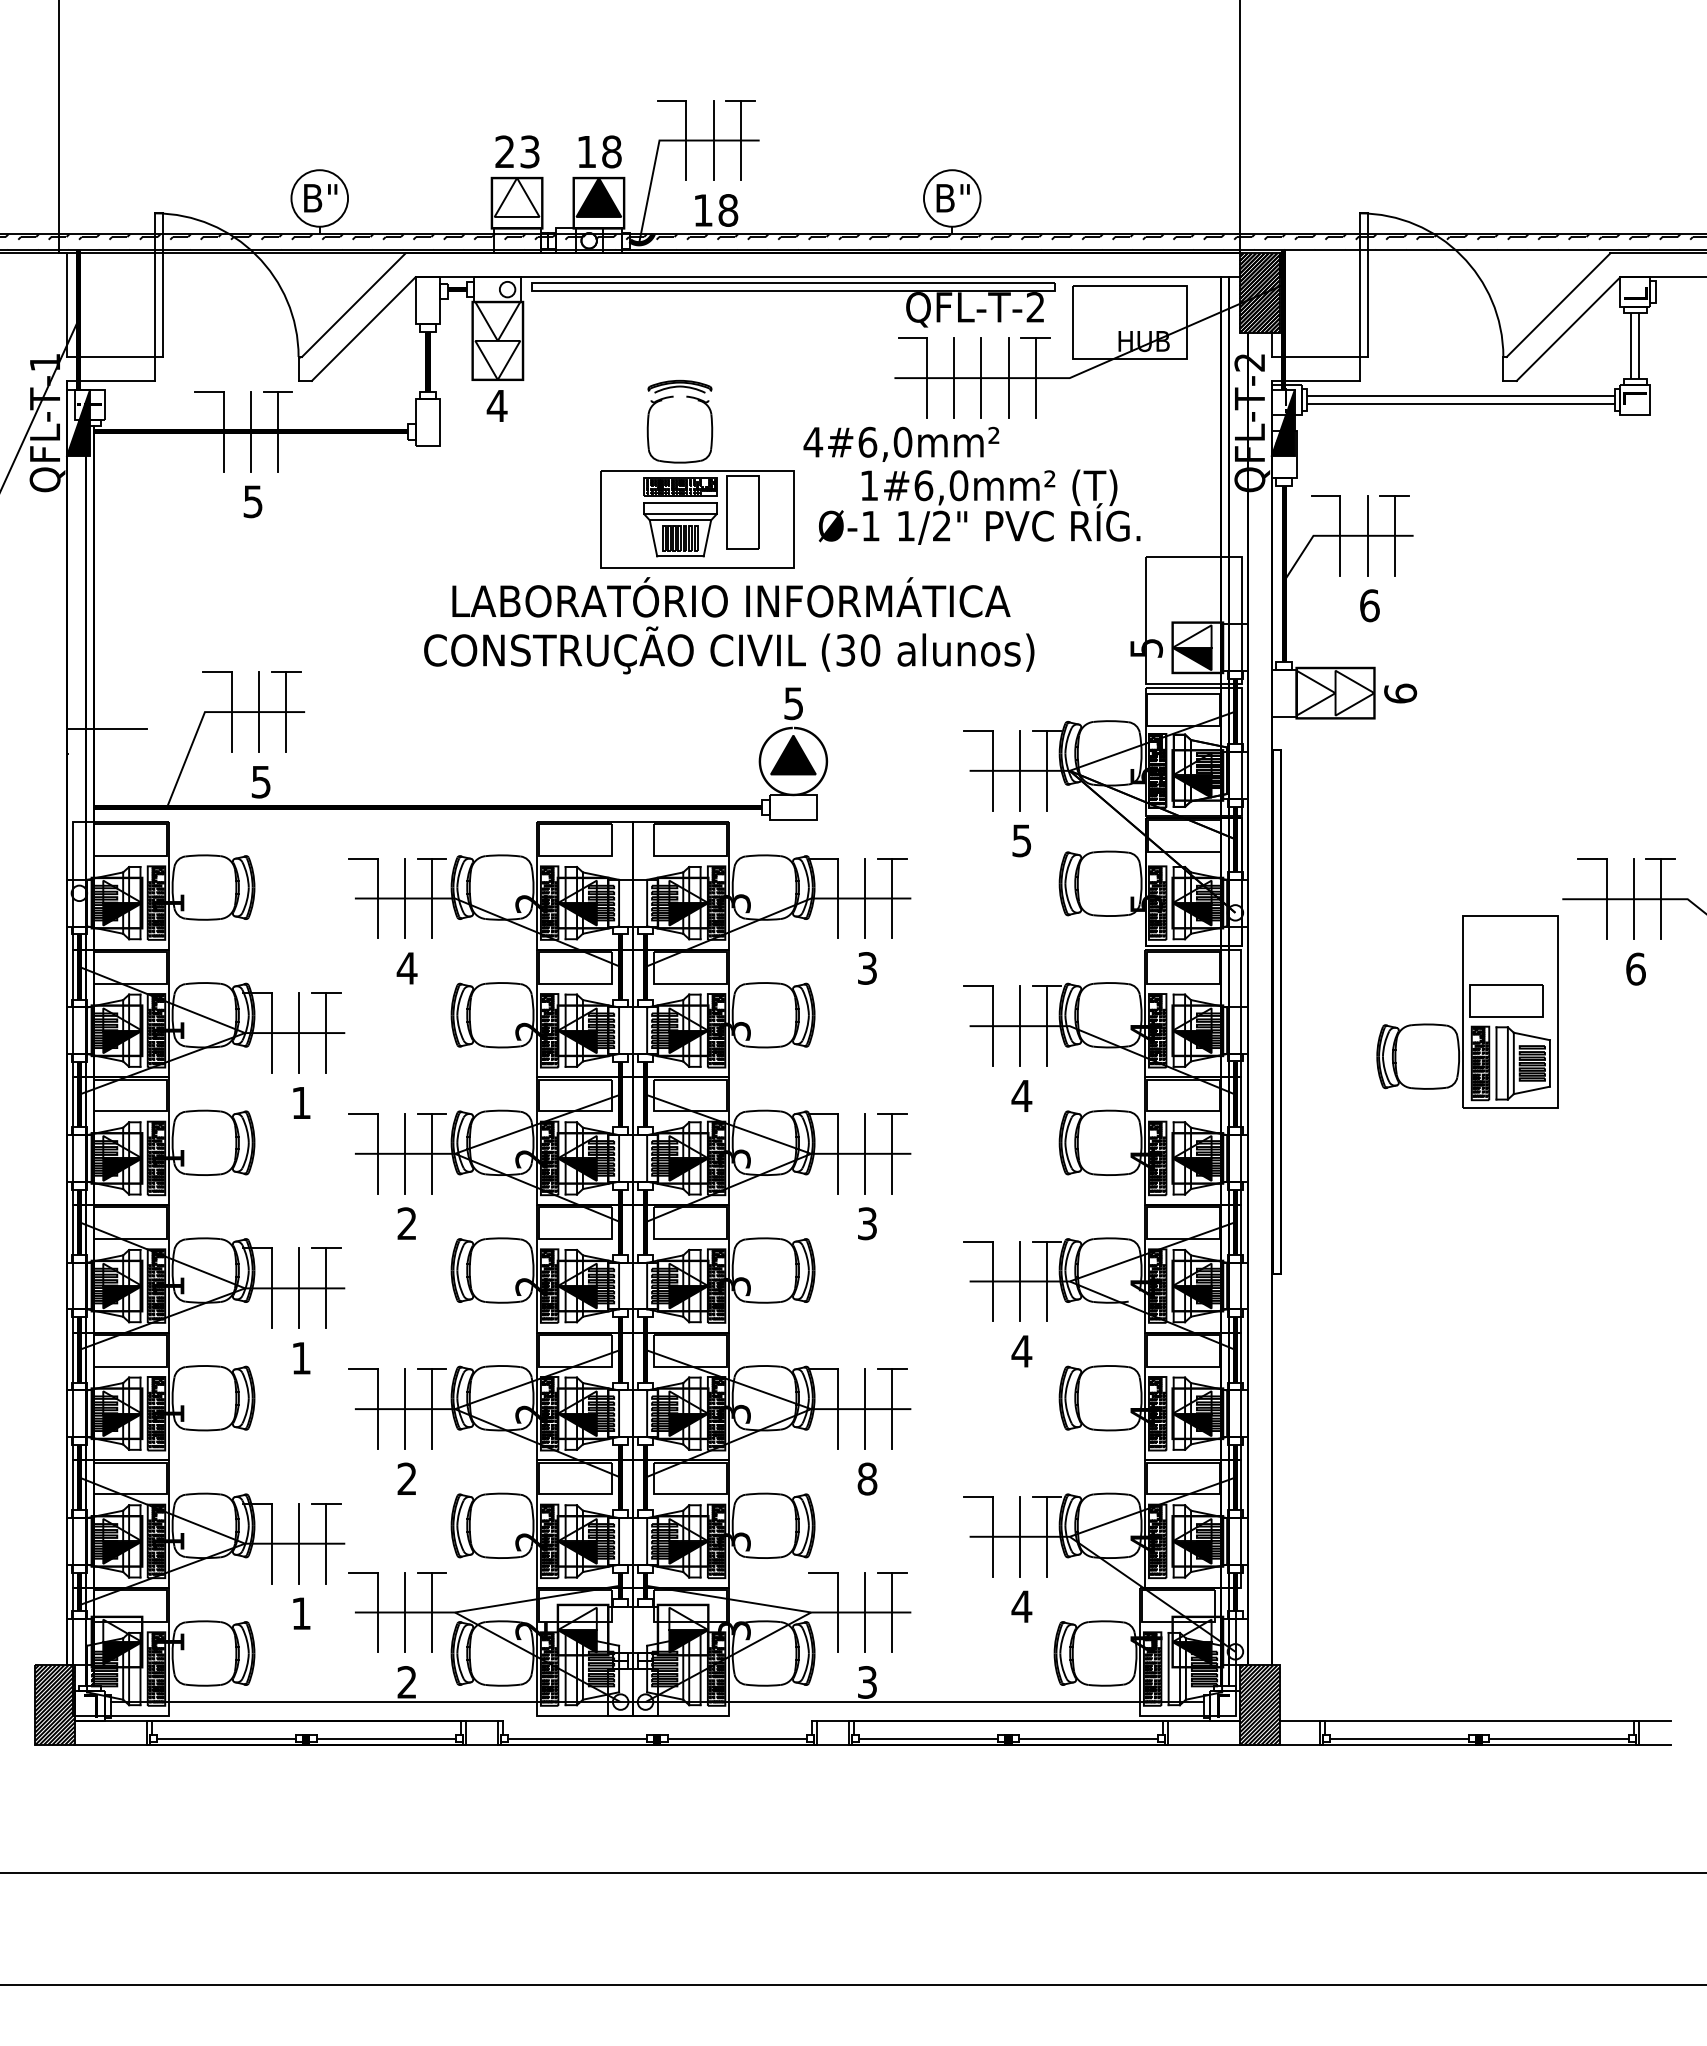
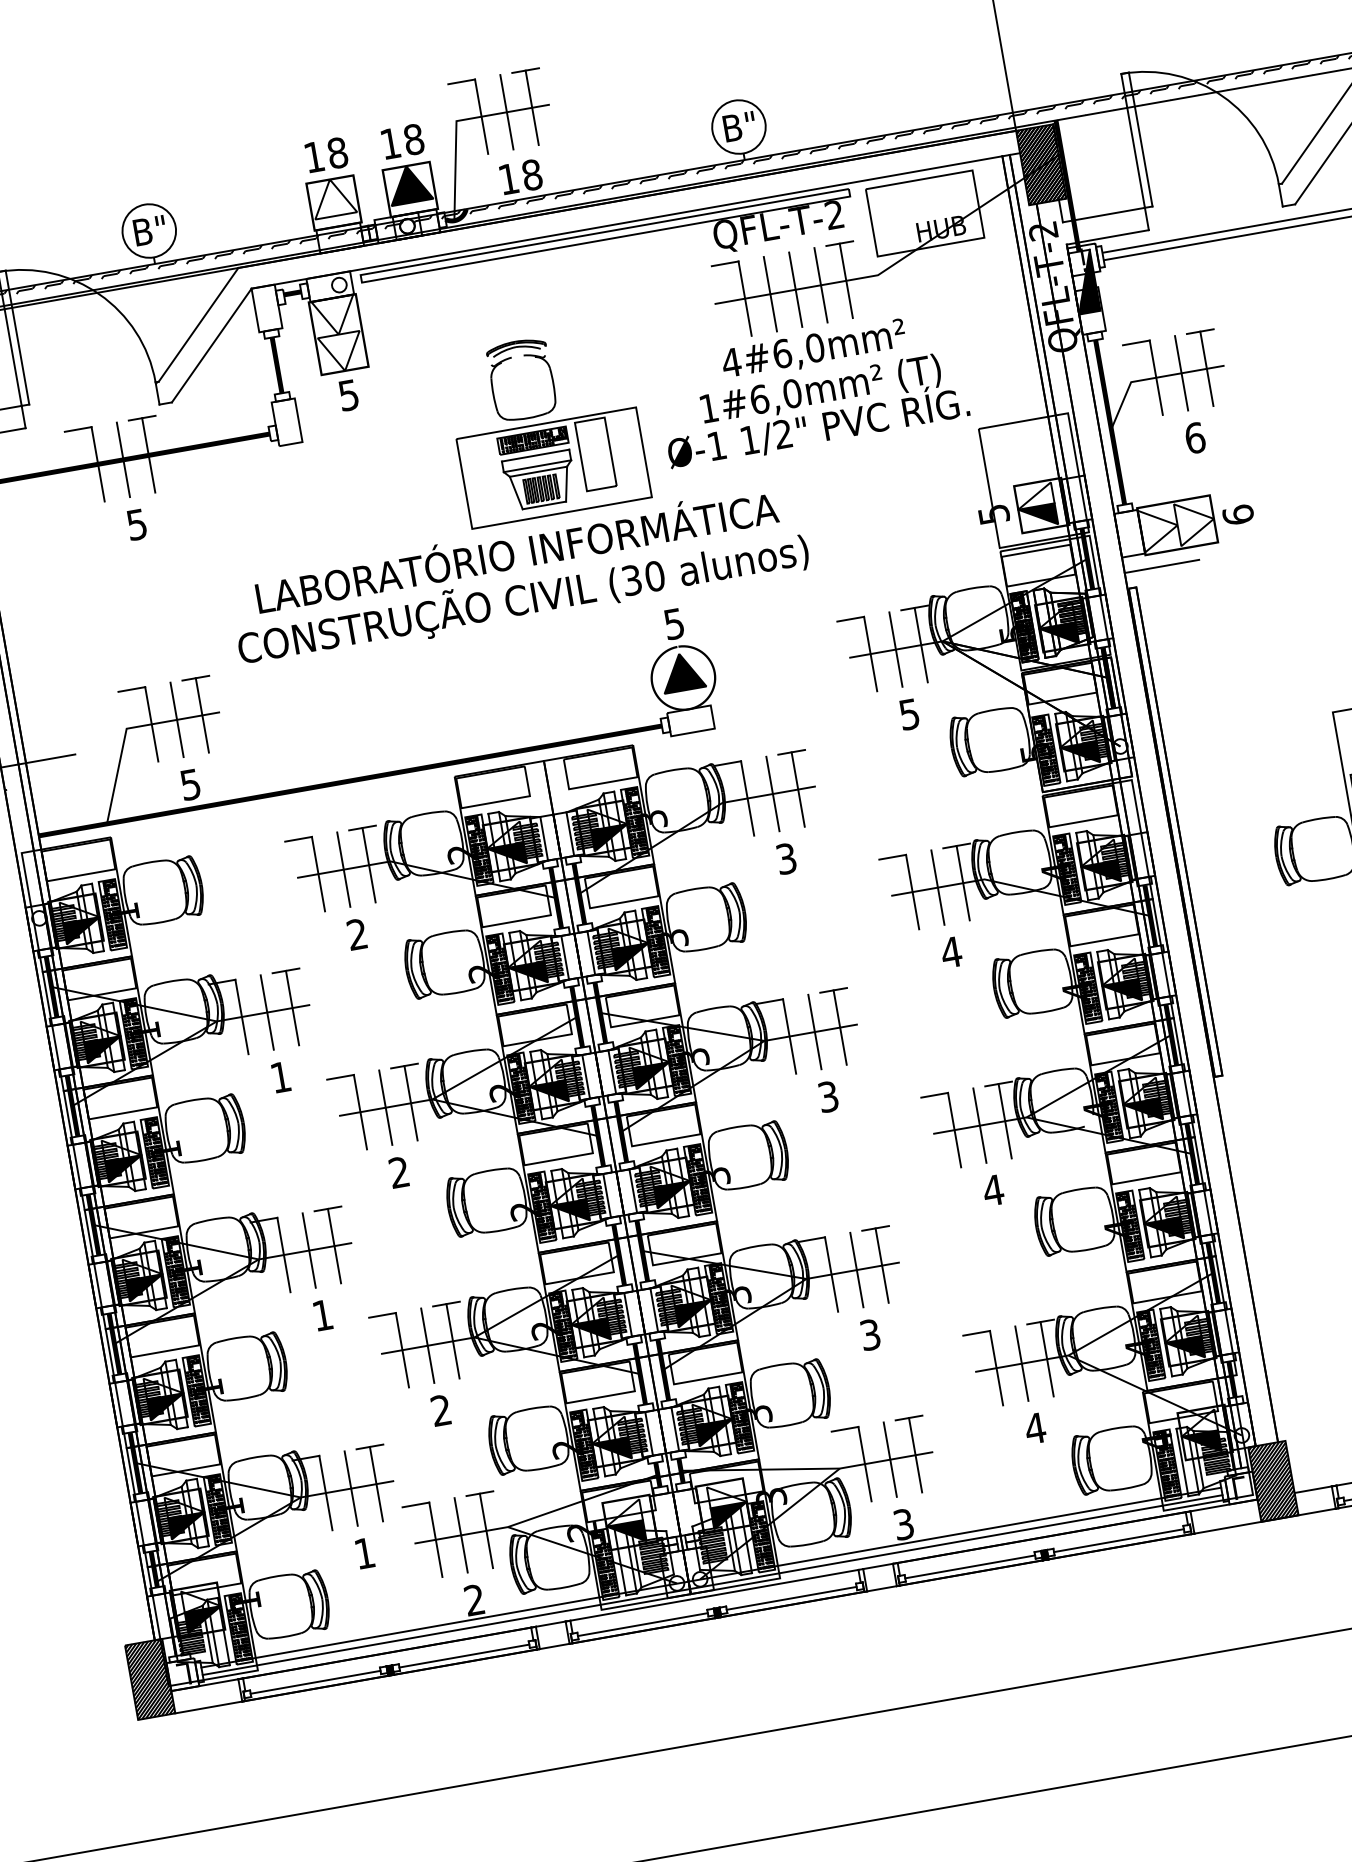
text: (517, 151) -> (325, 154), 23 -> 18
text: (496, 406) -> (348, 395), 4 -> 5
text: (901, 443) -> (813, 349), moved
text: (729, 625) -> (519, 576), moved
line: (1311, 733) -> (1161, 566), added
text: (406, 968) -> (356, 934), 4 -> 2
text: (867, 1478) -> (870, 1334), 8 -> 3
line: (657, 1710) -> (712, 1585), added
line: (654, 1721) -> (711, 1595), added

